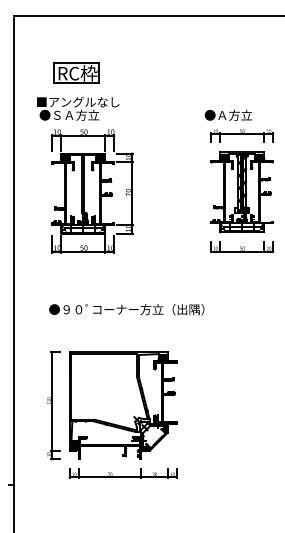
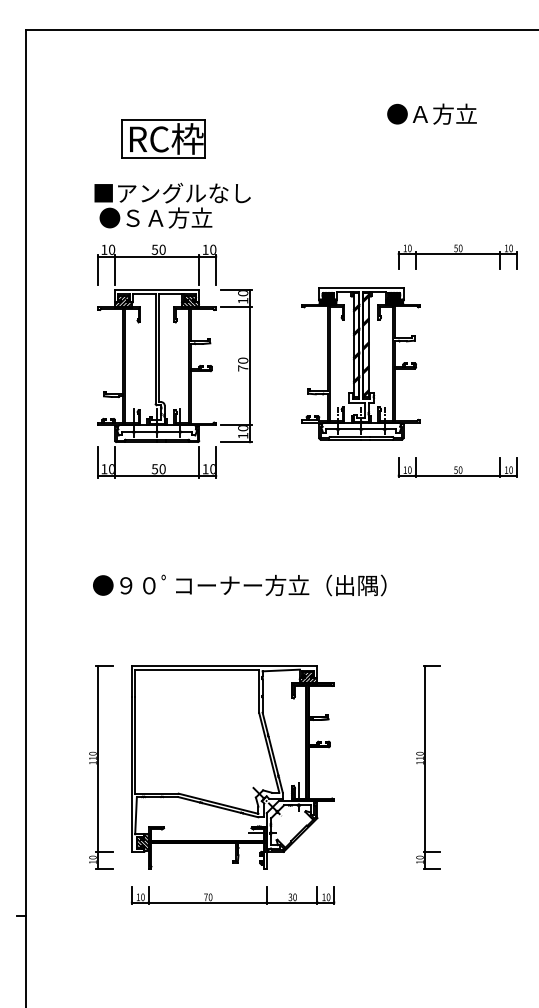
part: (76, 72) -> (163, 137), moved
text: (78, 108) -> (173, 205), moved
text: (227, 114) -> (430, 112), moved
part: (241, 192) -> (360, 364), moved
part: (226, 405) -> (428, 766), added

